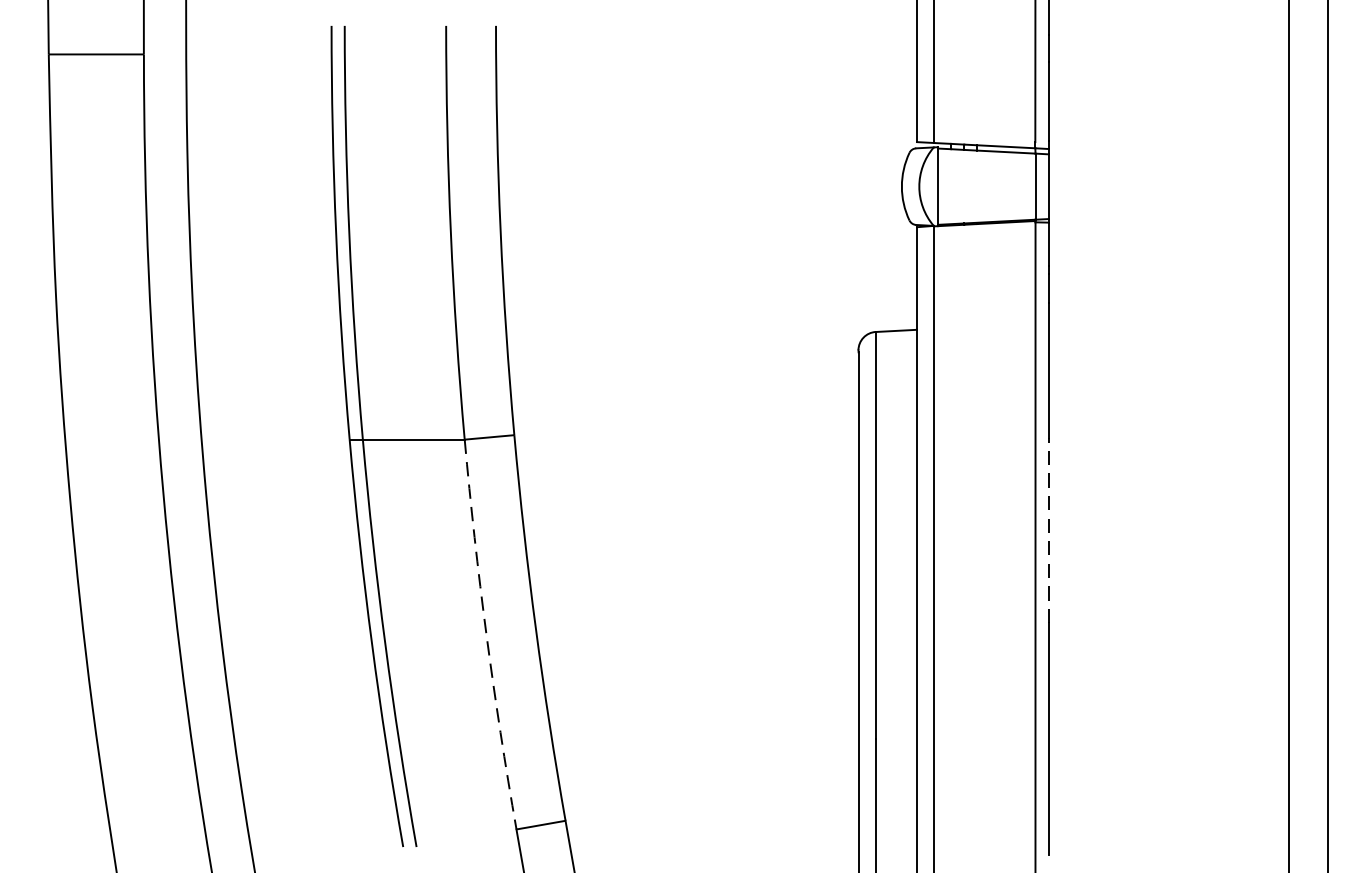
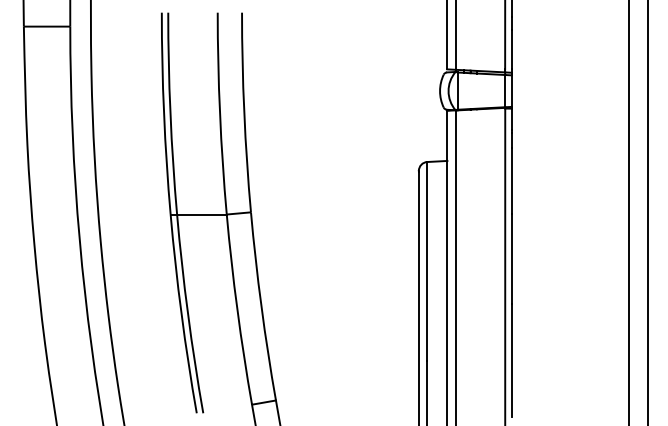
line: (1048, 529) -> (511, 258), dashed -> solid
arc: (486, 634) -> (237, 309), dashed -> solid

